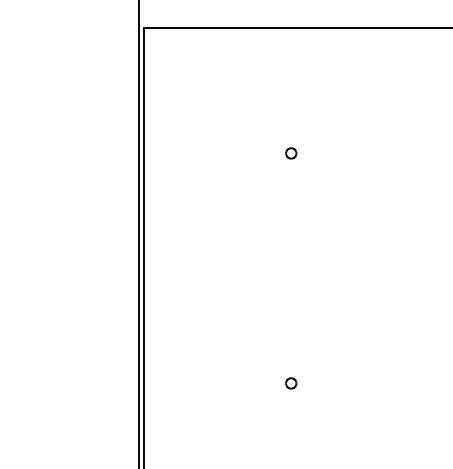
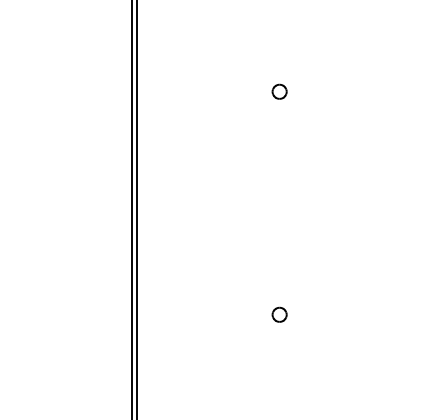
part: (291, 153) -> (279, 91), size x1.4
part: (291, 383) -> (279, 314), size x1.4

